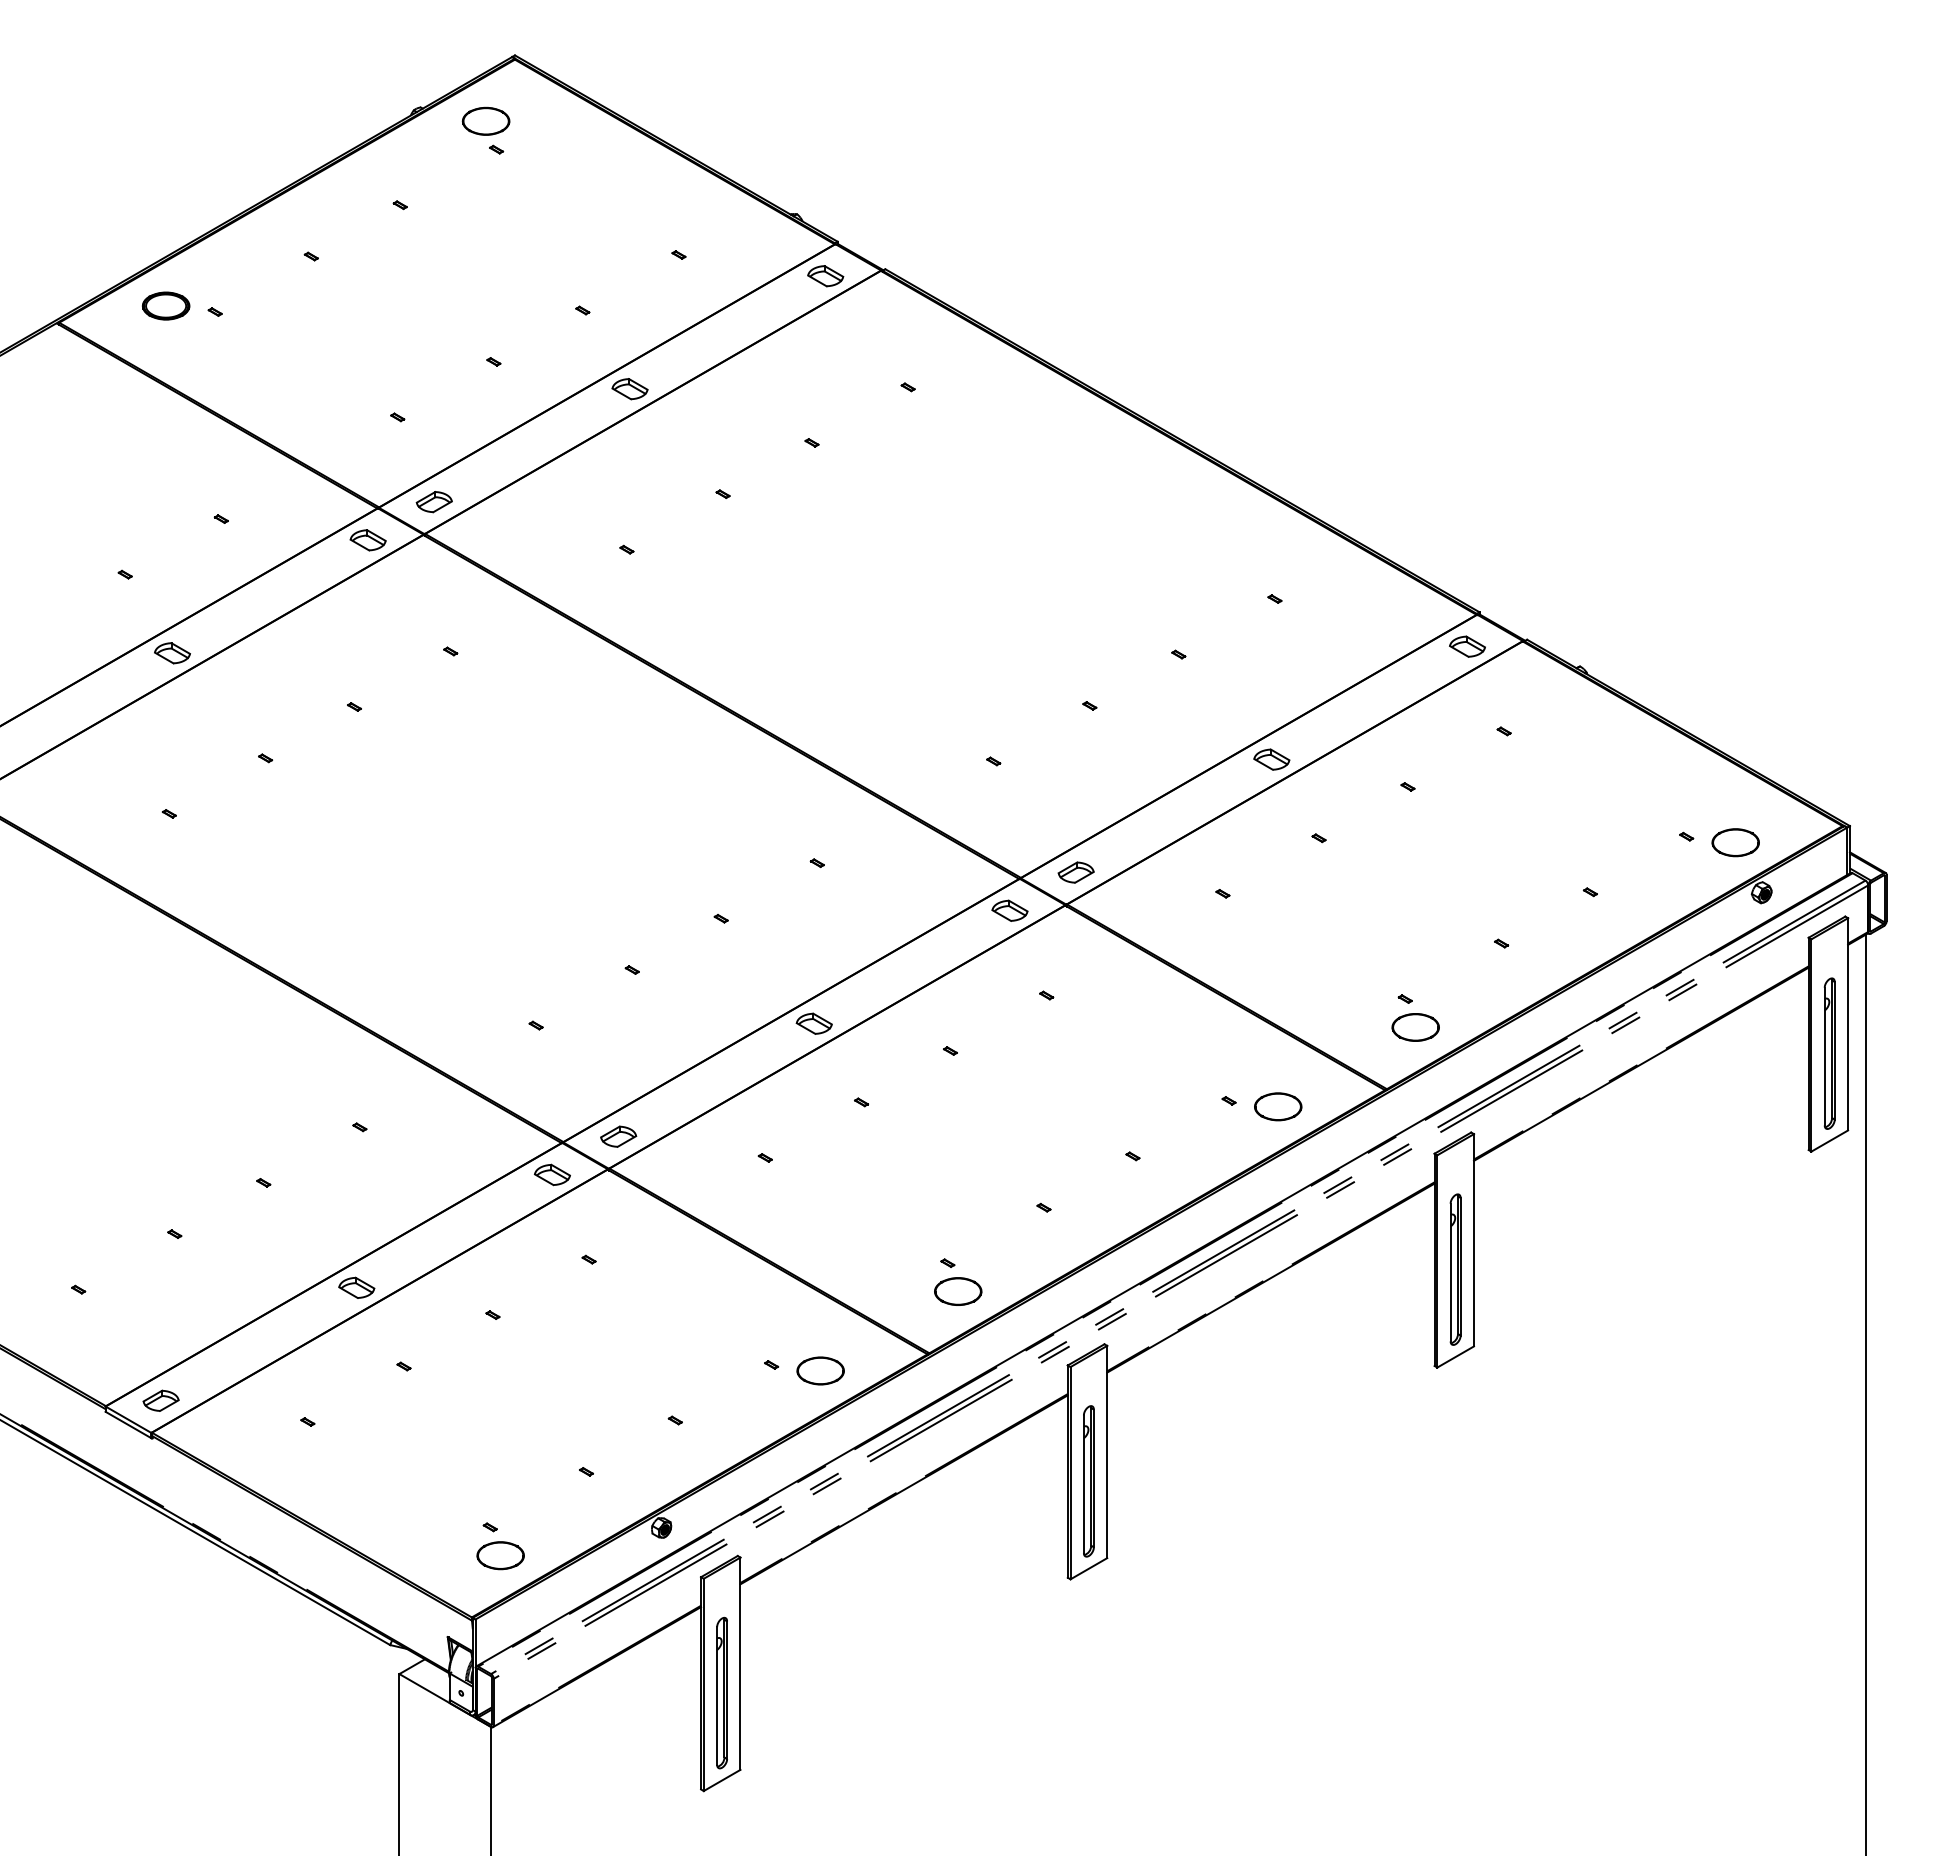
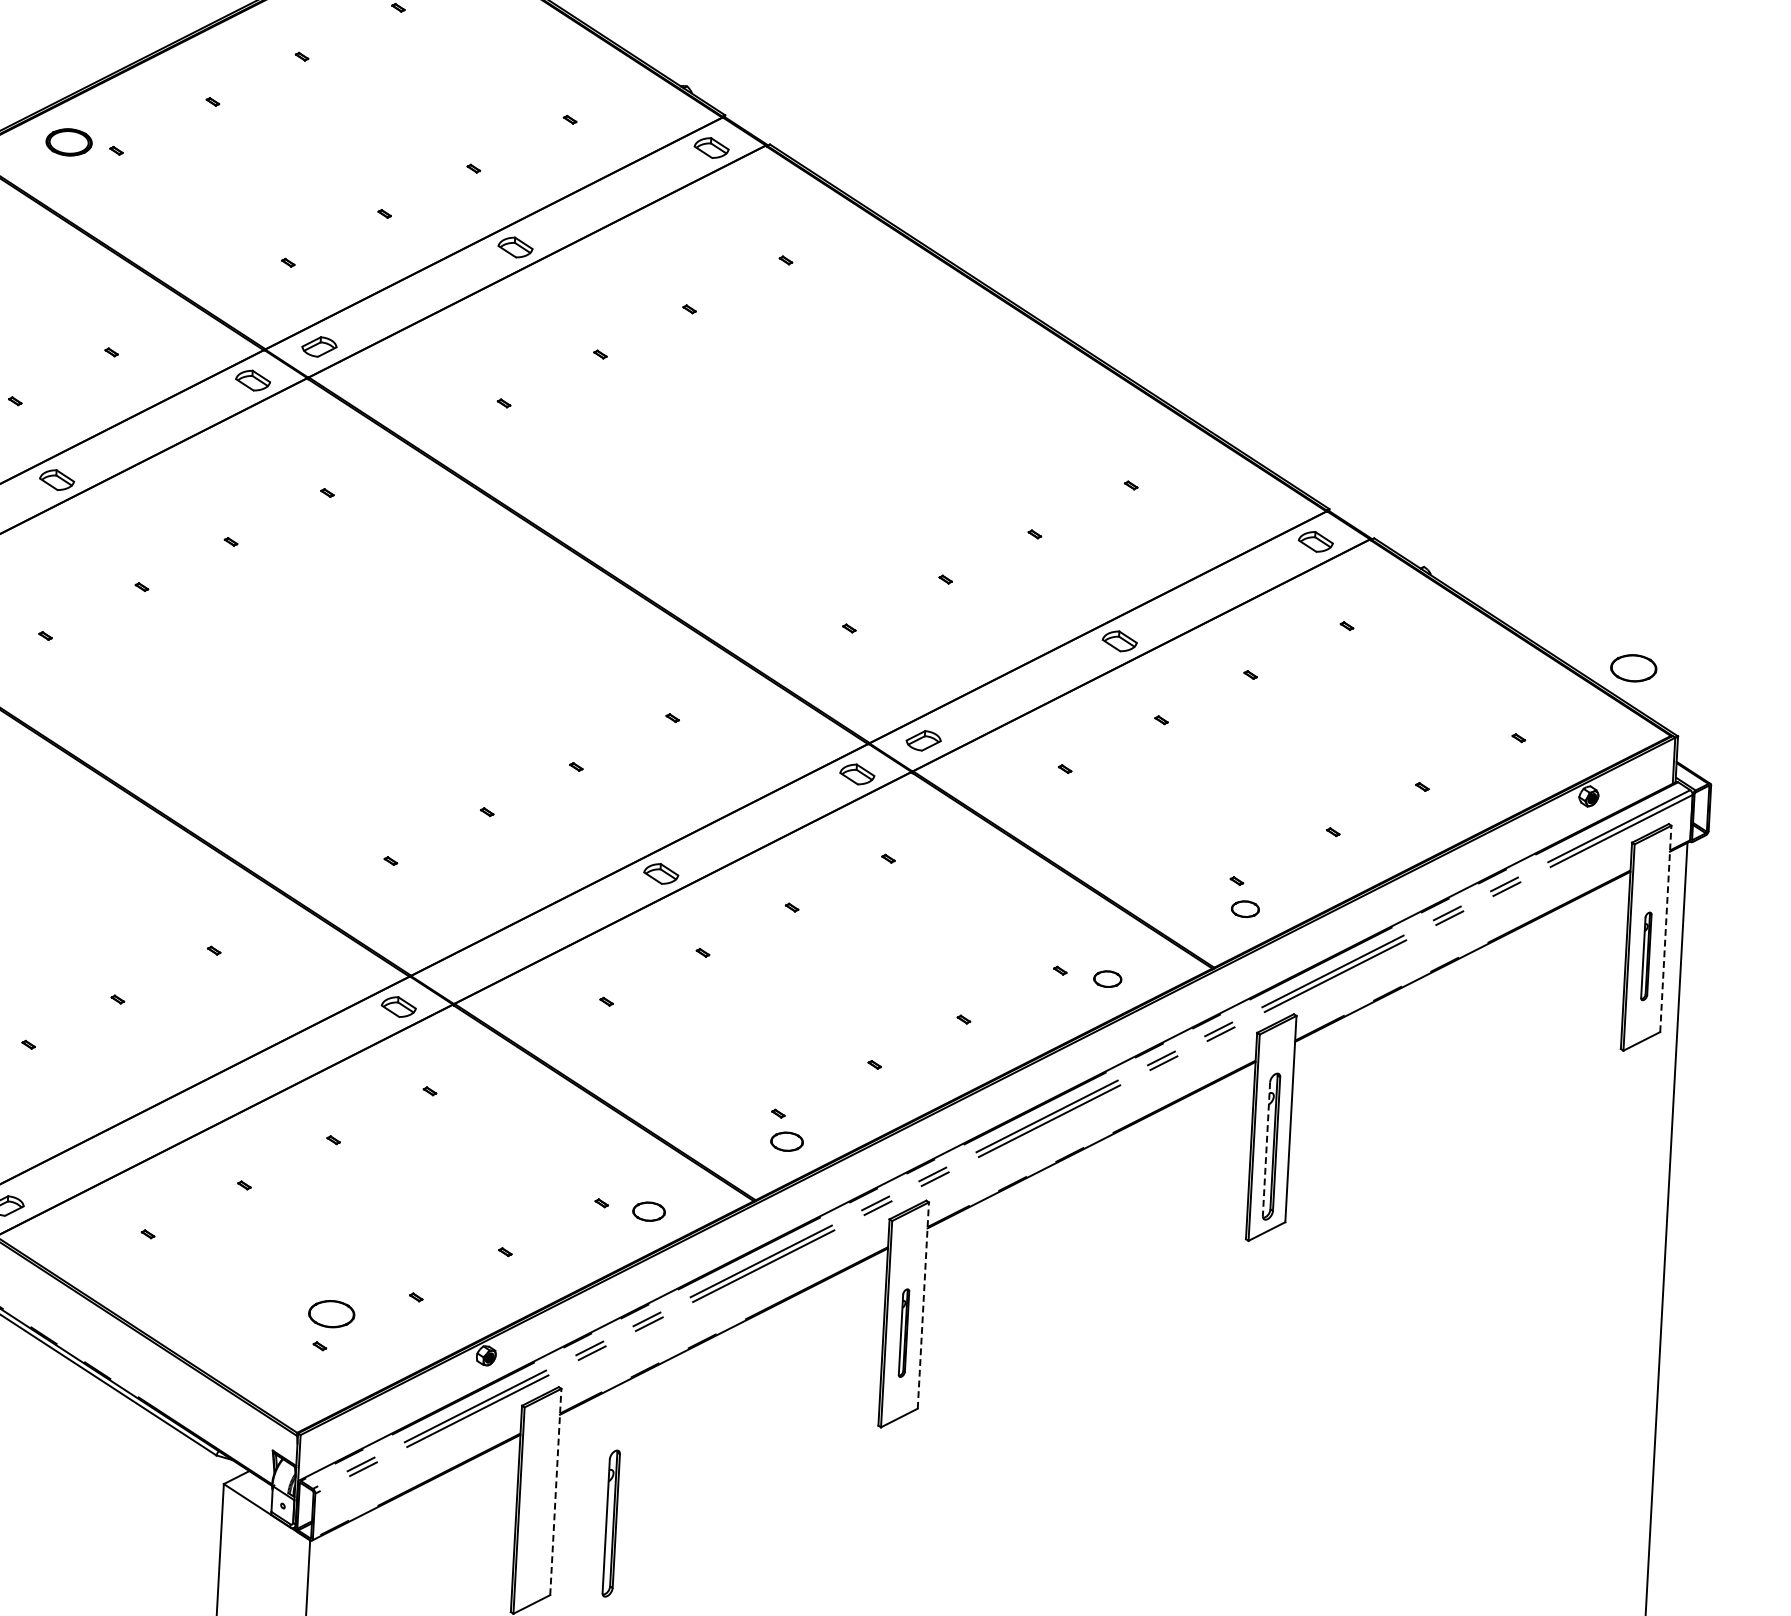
part: (1735, 842) -> (1633, 668), moved
line: (1848, 1023) -> (1666, 928), solid -> dashed
part: (1415, 1027) -> (1245, 909), size x0.6
part: (1829, 1053) -> (1646, 956), size x0.6
part: (1278, 1106) -> (1107, 978), size x0.6
part: (618, 1136) -> (465, 973), removed
line: (1450, 1272) -> (1266, 1149), solid -> dashed
part: (356, 1287) -> (202, 1106), removed
part: (958, 1291) -> (787, 1141), size x0.7
part: (820, 1370) -> (649, 1211), size x0.7
line: (1107, 1451) -> (923, 1305), solid -> dashed
part: (1088, 1481) -> (903, 1333), size x0.6
part: (500, 1555) -> (331, 1313), moved
line: (740, 1663) -> (555, 1491), solid -> dashed
part: (721, 1692) -> (610, 1522), moved

